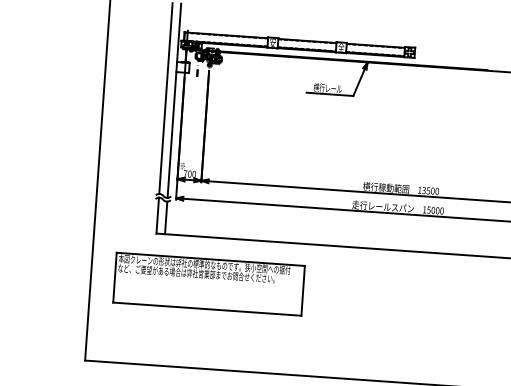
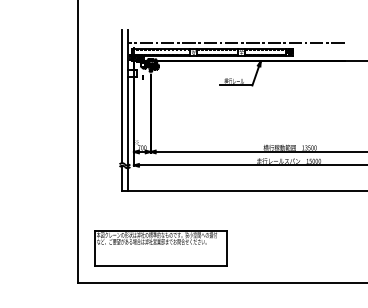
line: (333, 32) -> (235, 42), added
part: (208, 283) -> (160, 248), moved

